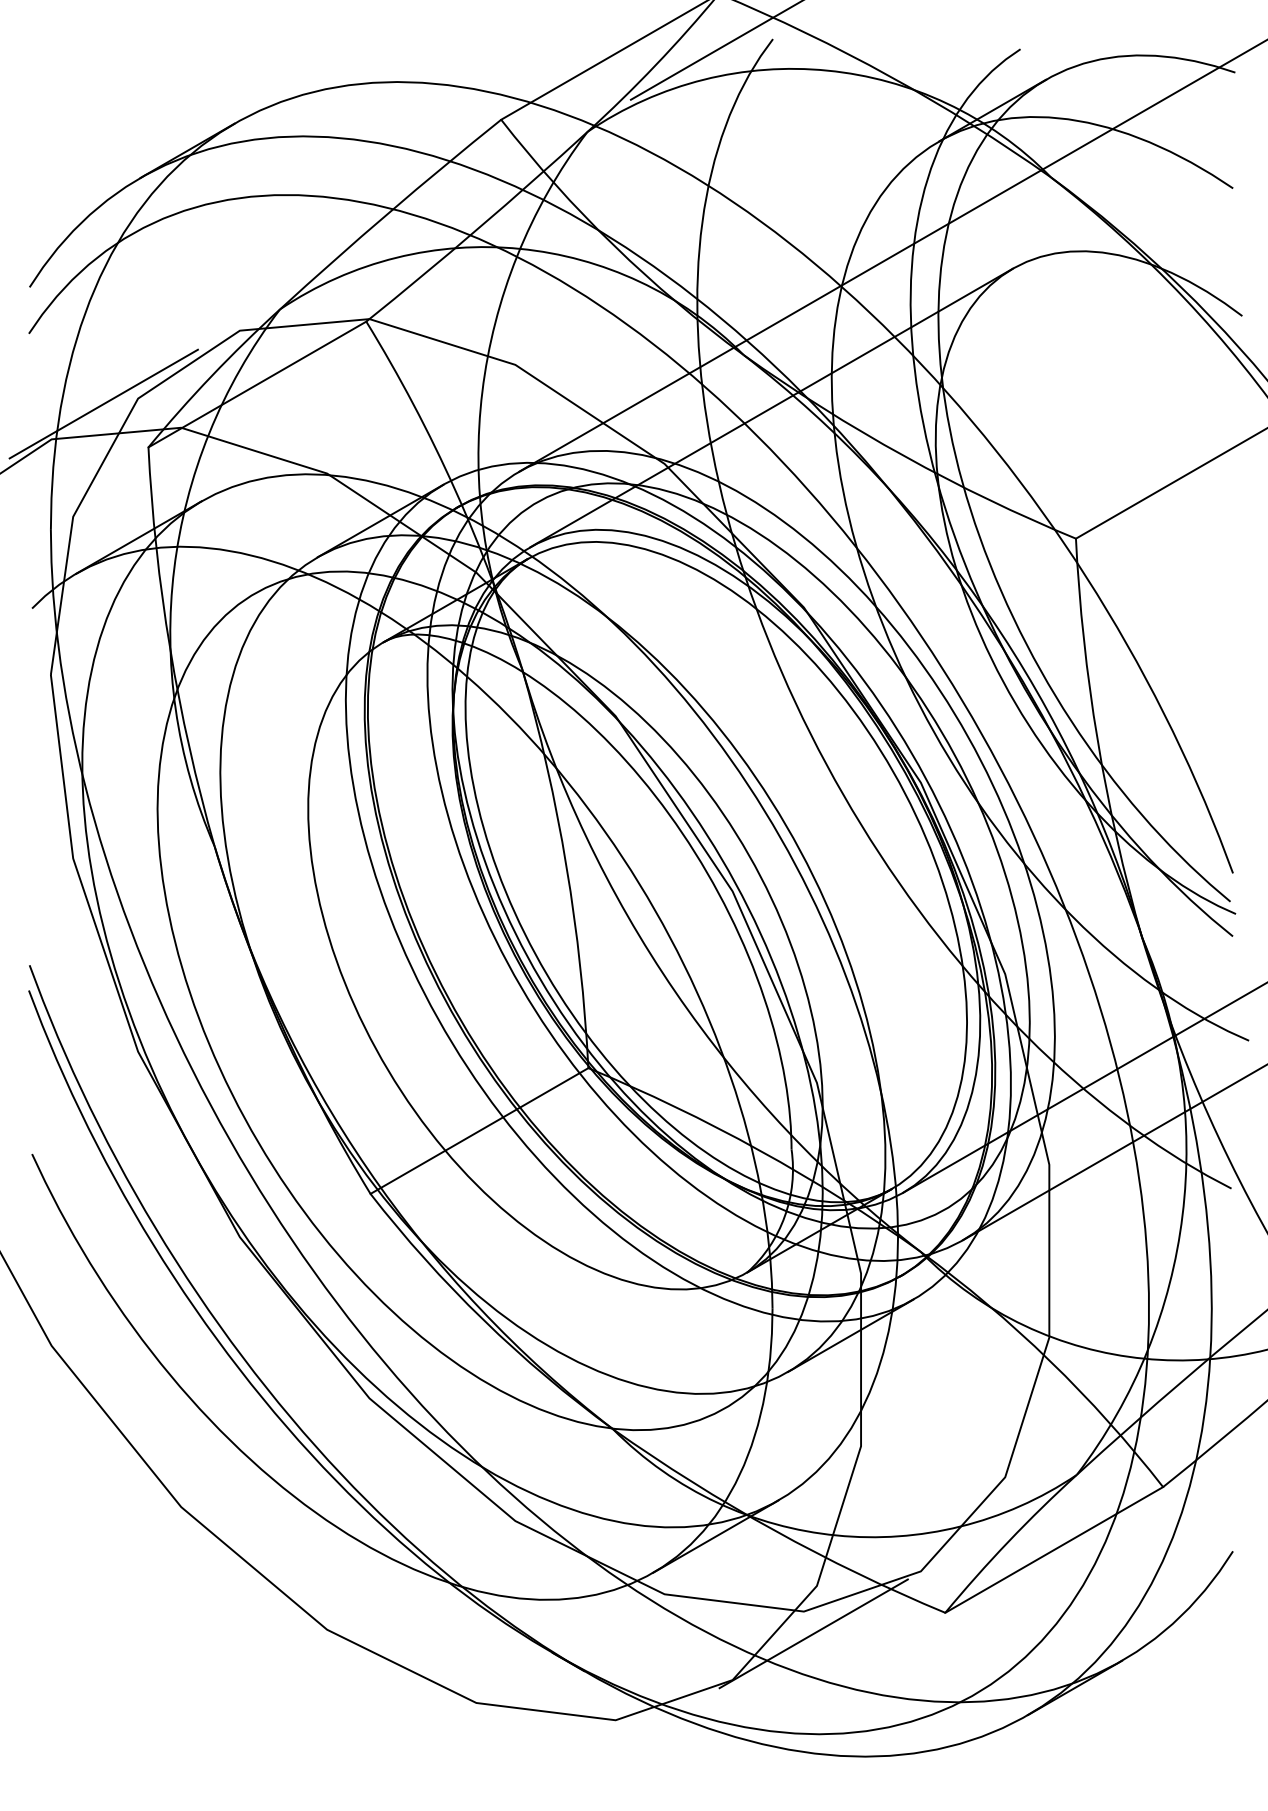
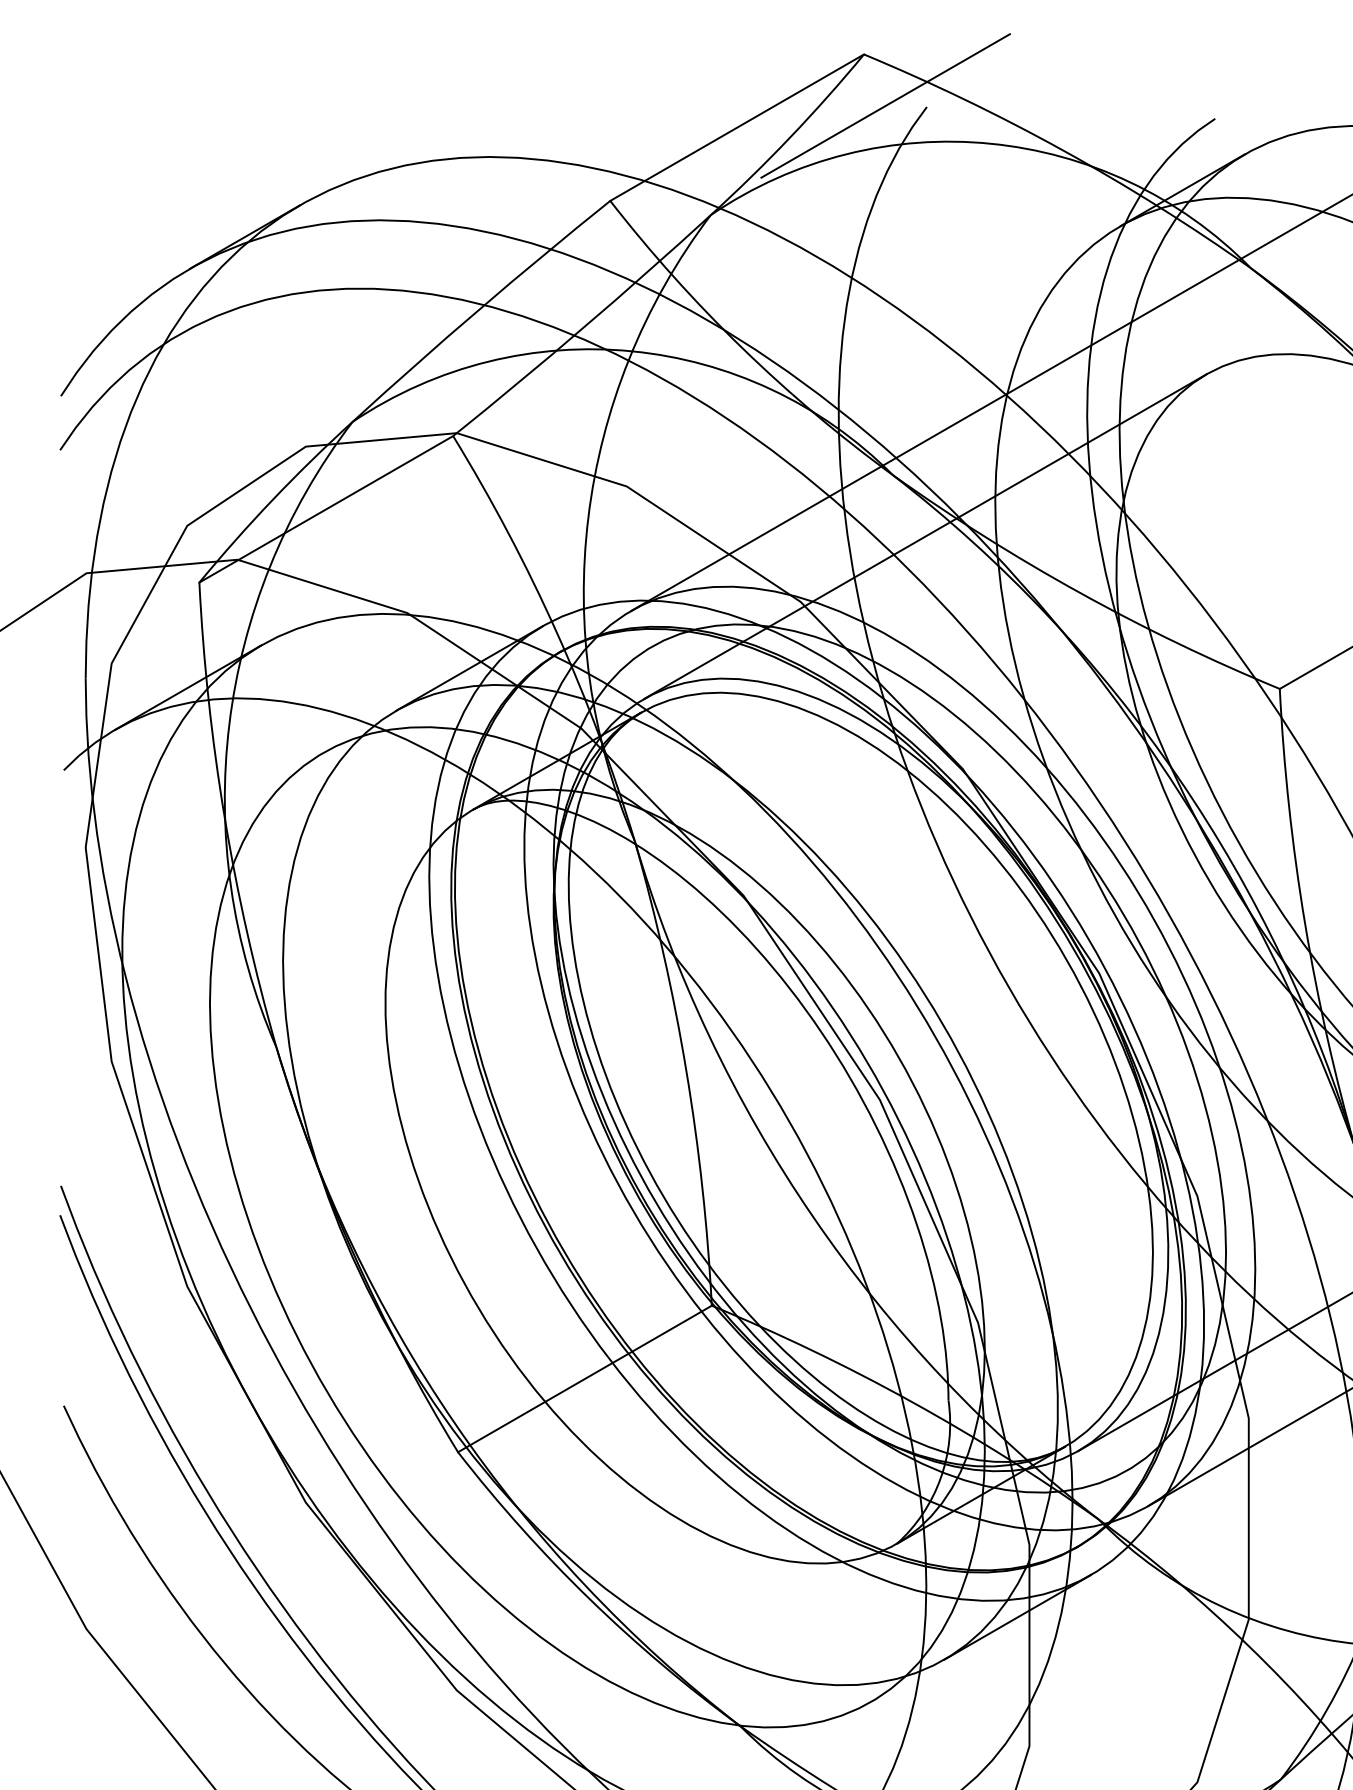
line: (103, 403) -> (146, 531), removed

